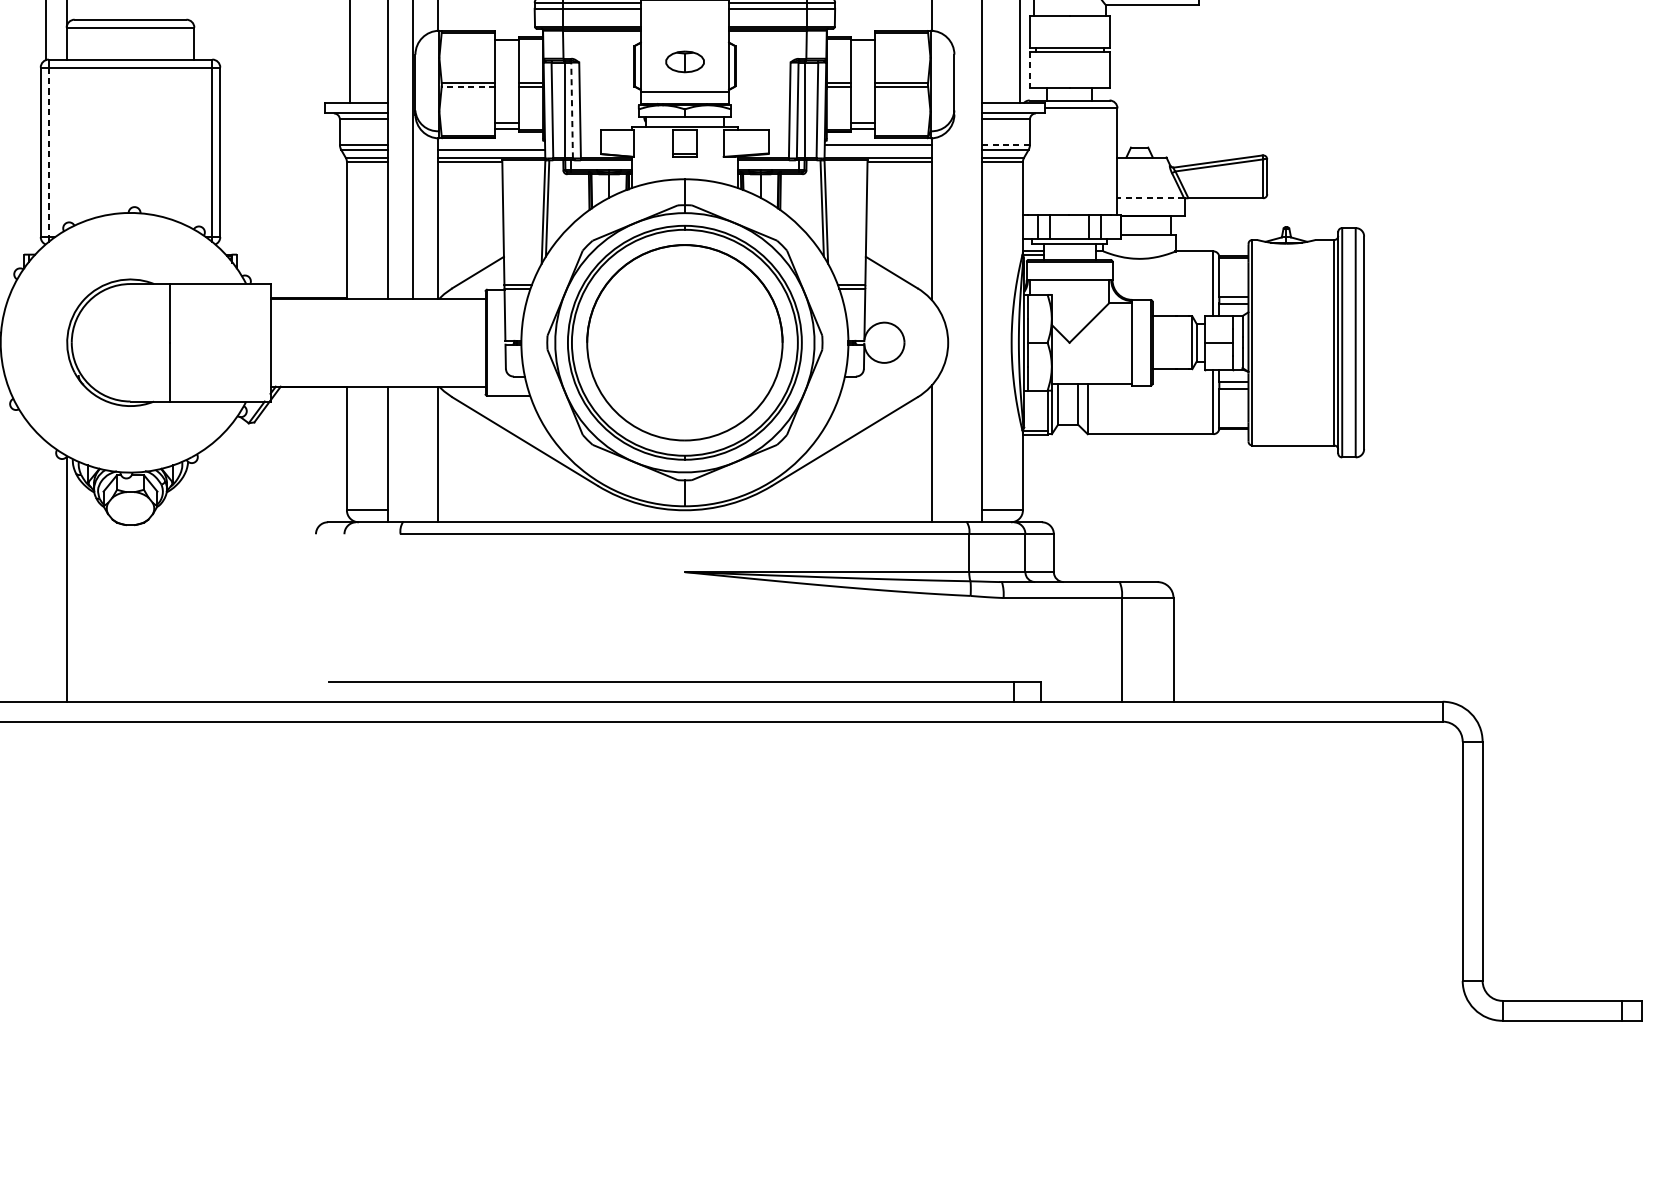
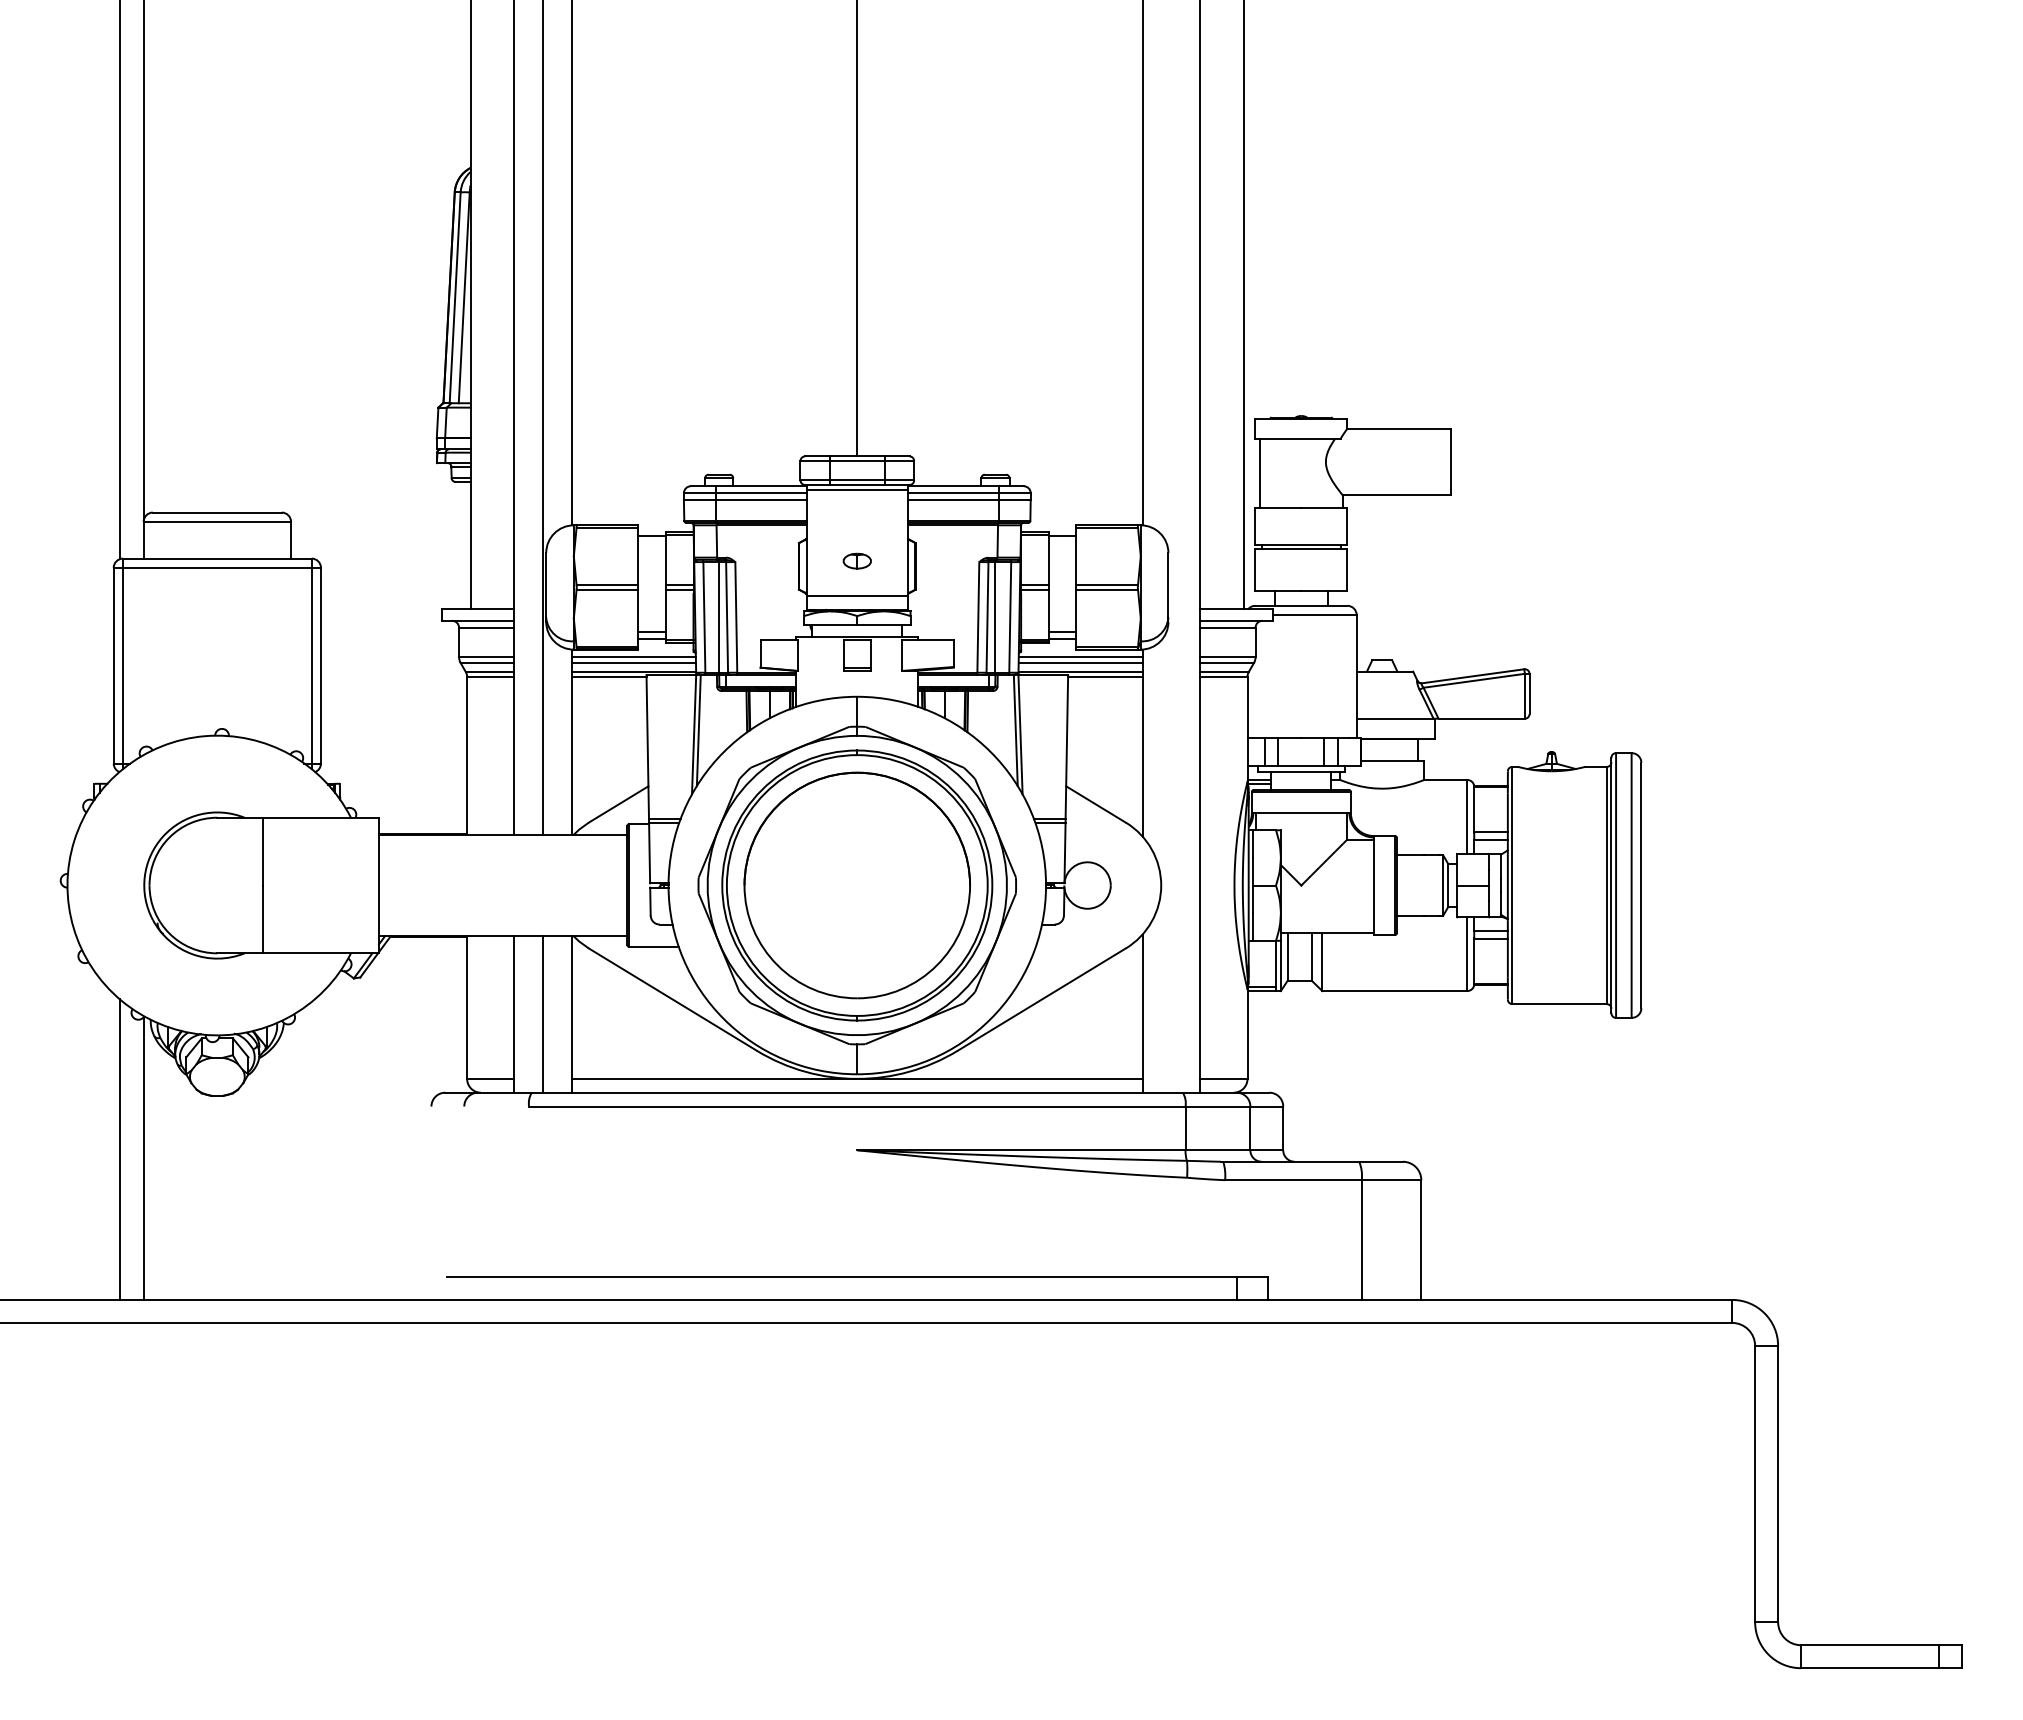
part: (684, 61) -> (856, 560), size x0.62
line: (1029, 69) -> (1255, 570), dashed -> solid
line: (468, 86) -> (607, 589), dashed -> solid
line: (572, 109) -> (727, 616), dashed -> solid
line: (491, 145) -> (633, 657), added
line: (1006, 145) -> (1228, 657), dashed -> solid
line: (878, 149) -> (1080, 662), added
line: (48, 152) -> (122, 665), dashed -> solid
line: (1150, 198) -> (1394, 718), dashed -> solid
line: (413, 454) -> (543, 1014), added
line: (685, 509) -> (857, 1078), added
line: (45, 571) -> (119, 1149), added

